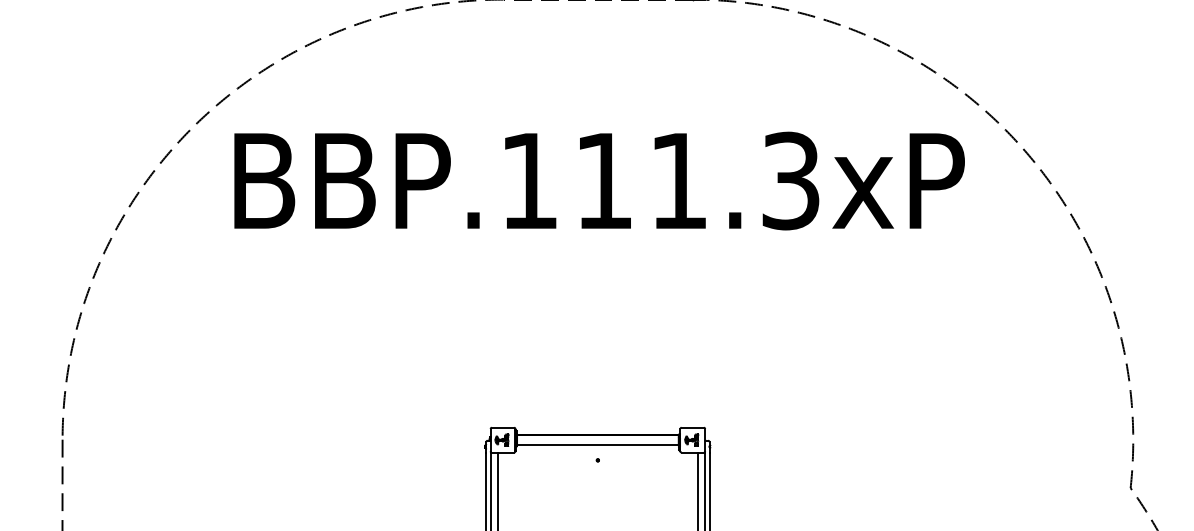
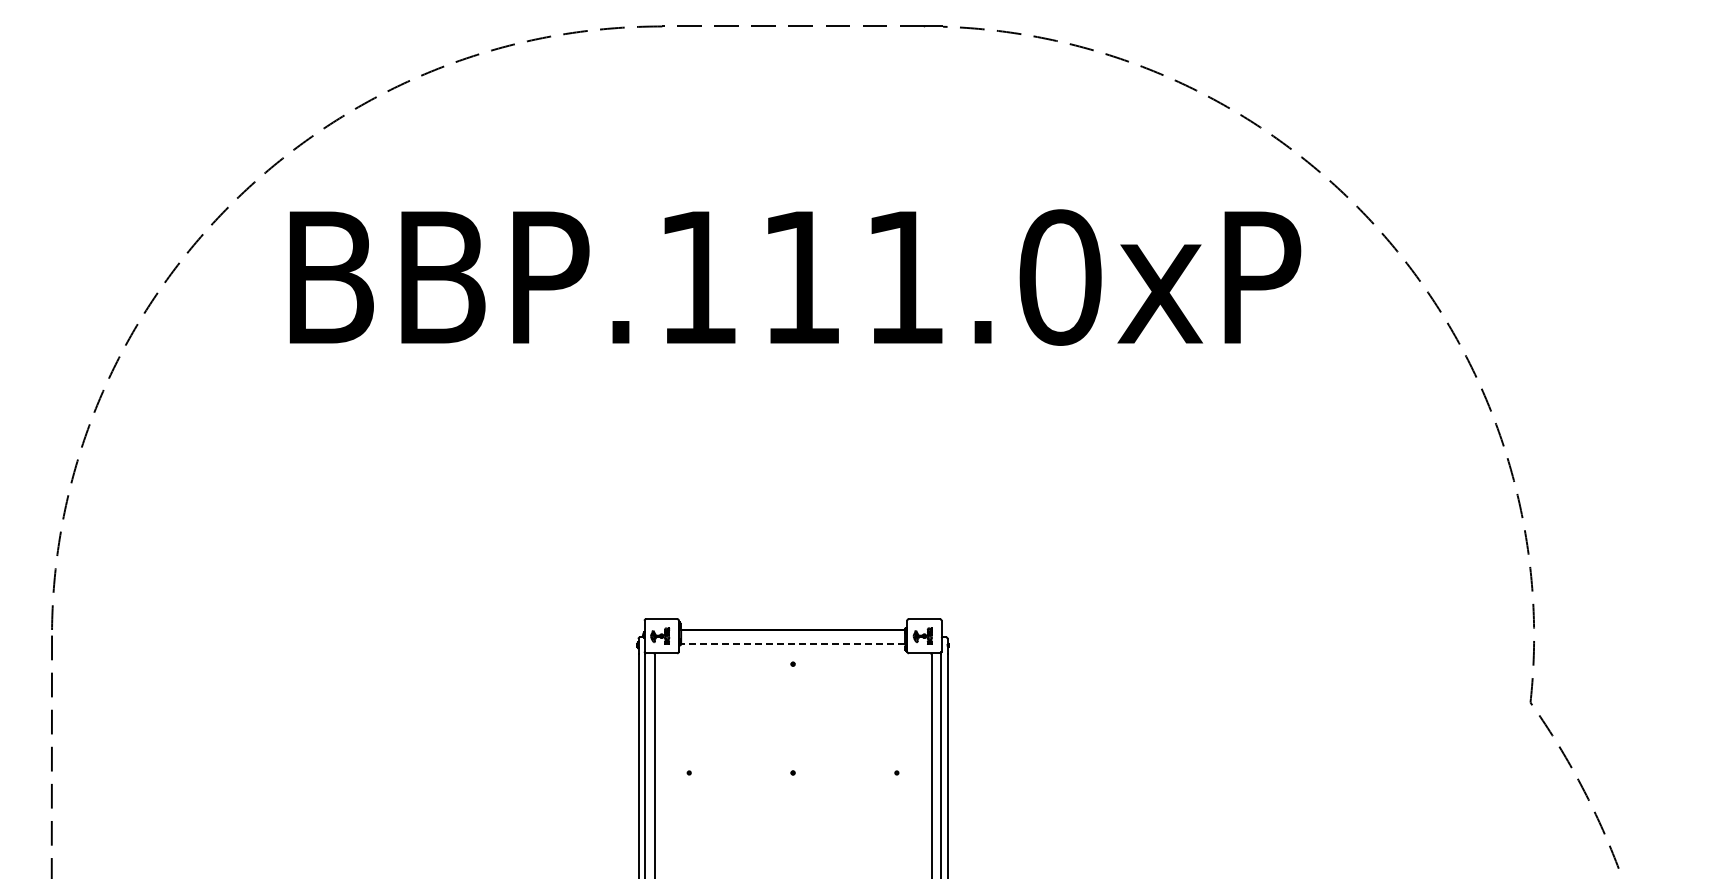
text: (791, 181) -> (1060, 277), BBP.111.3xP -> BBP.111.0xP
line: (598, 445) -> (793, 643), solid -> dashed

